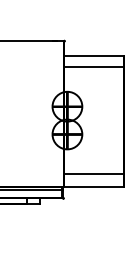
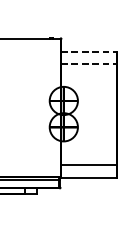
line: (94, 55) -> (89, 52), solid -> dashed
line: (94, 67) -> (89, 63), solid -> dashed

